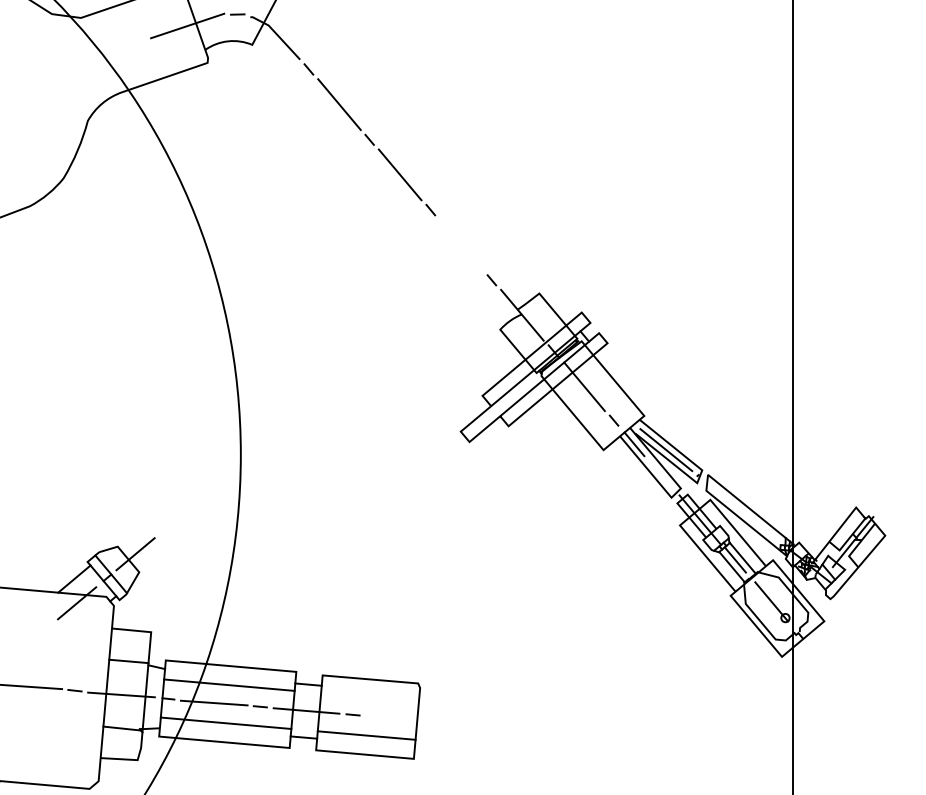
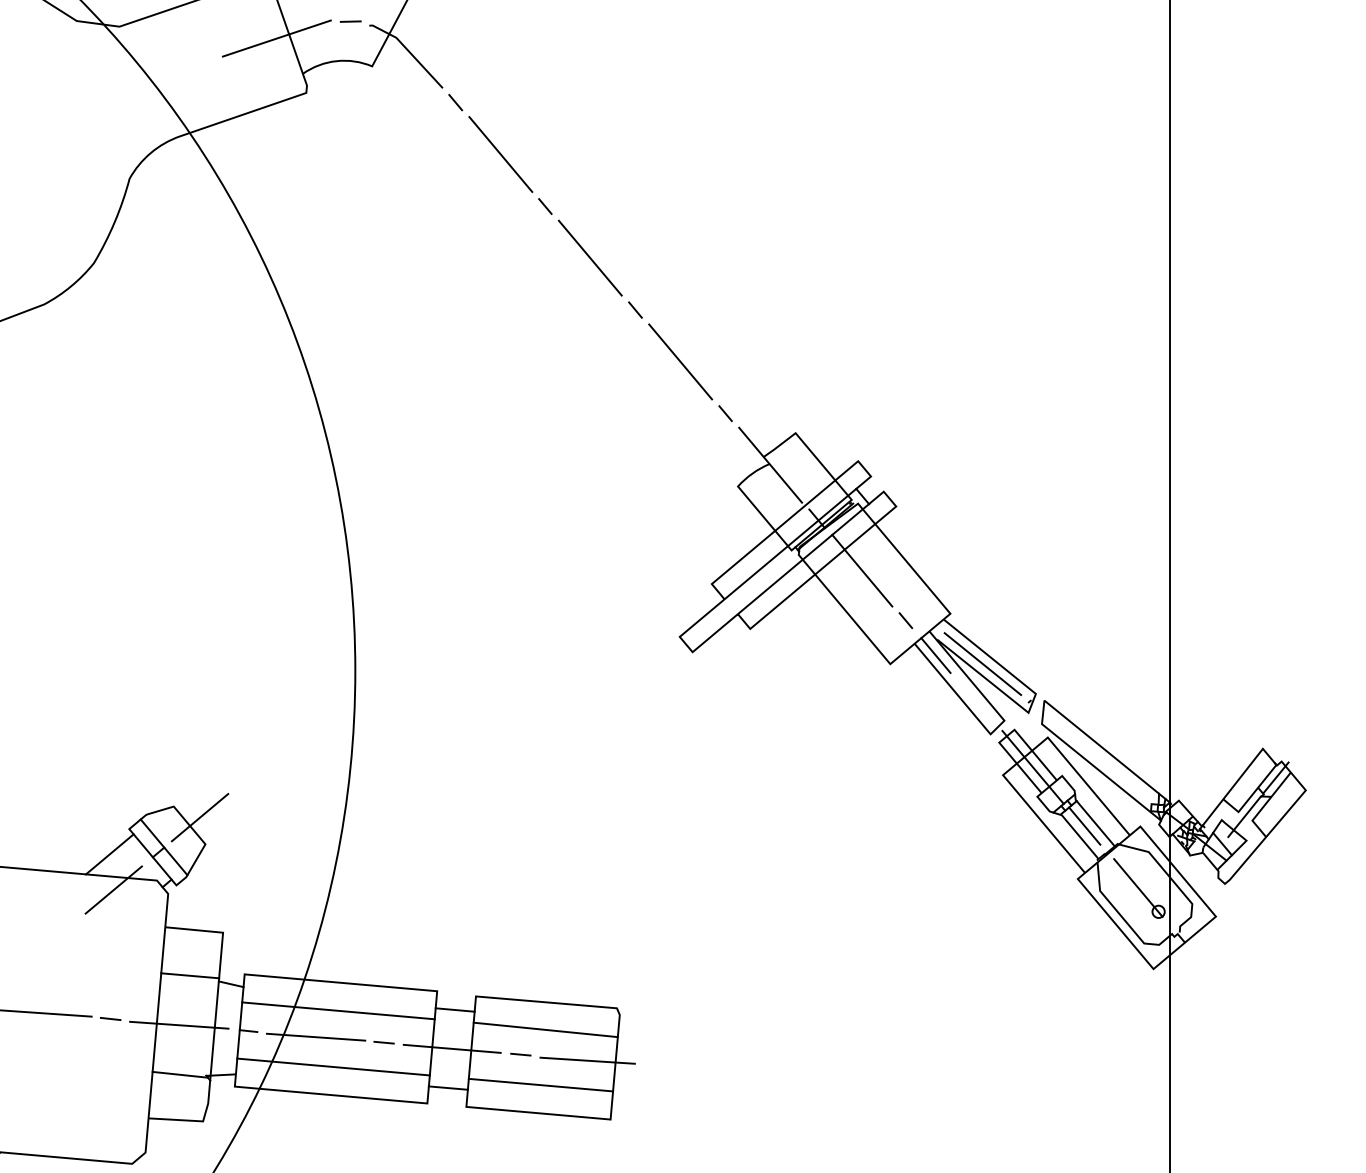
line: (461, 244) -> (680, 360), added
line: (369, 698) -> (545, 1030), added
line: (398, 718) -> (587, 1059), added

